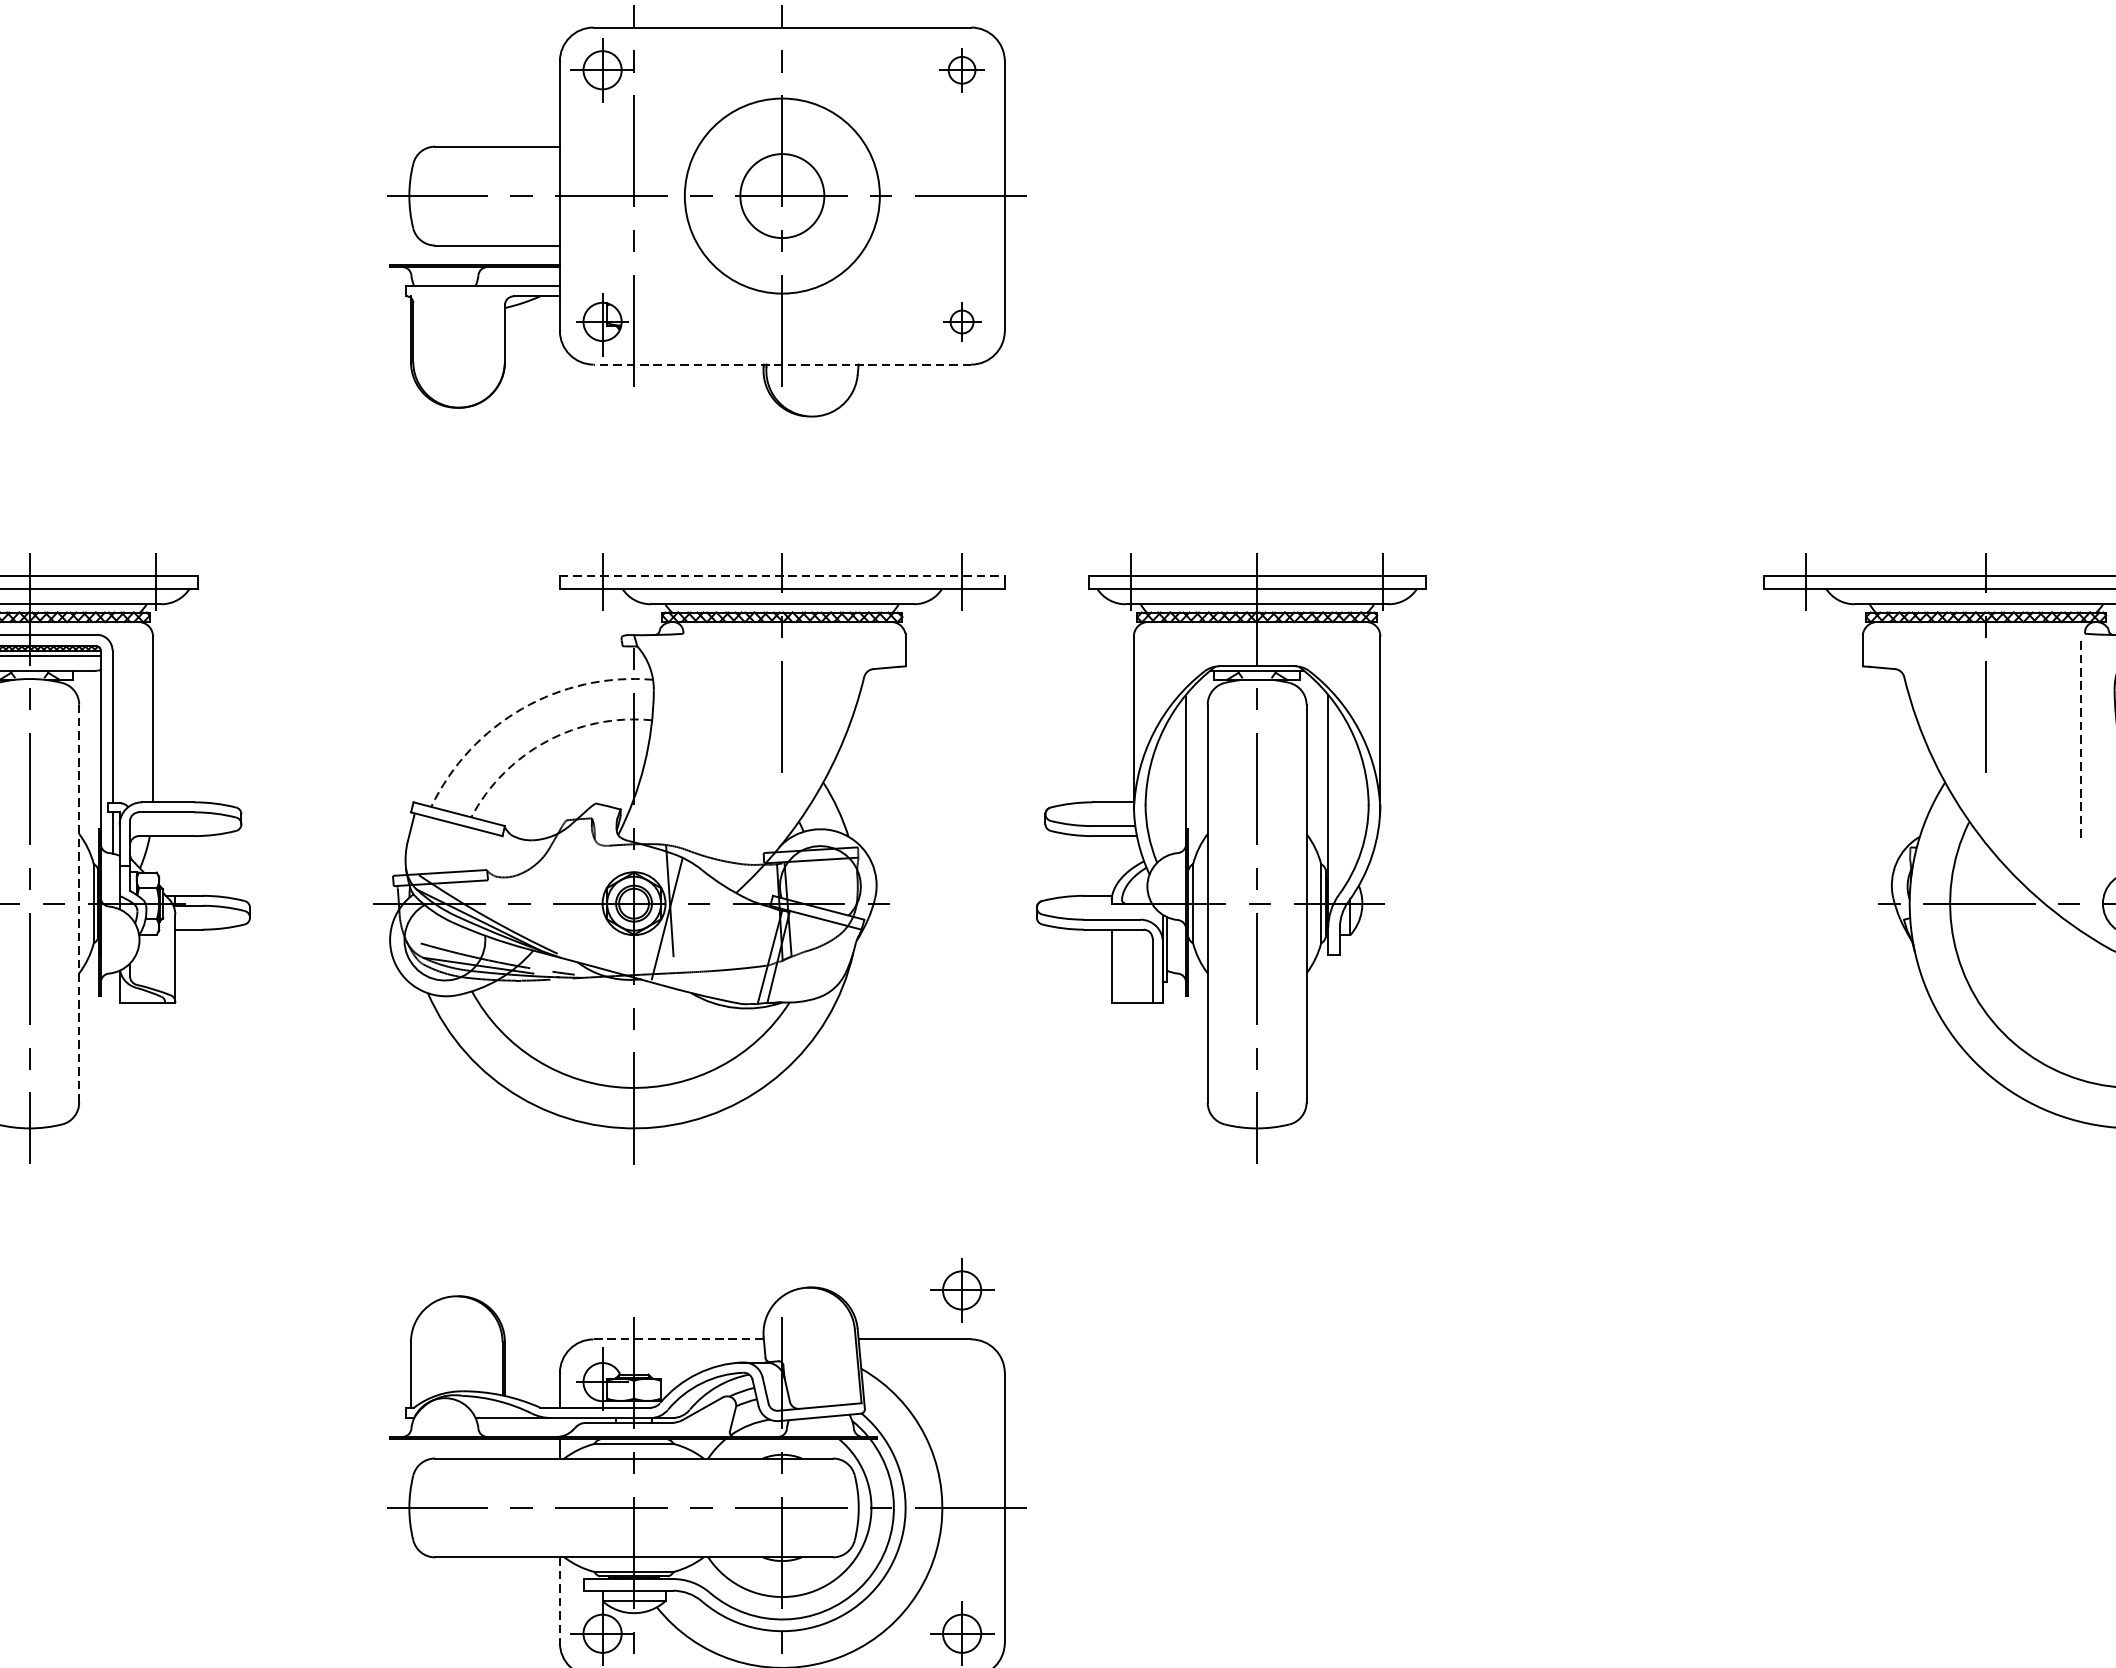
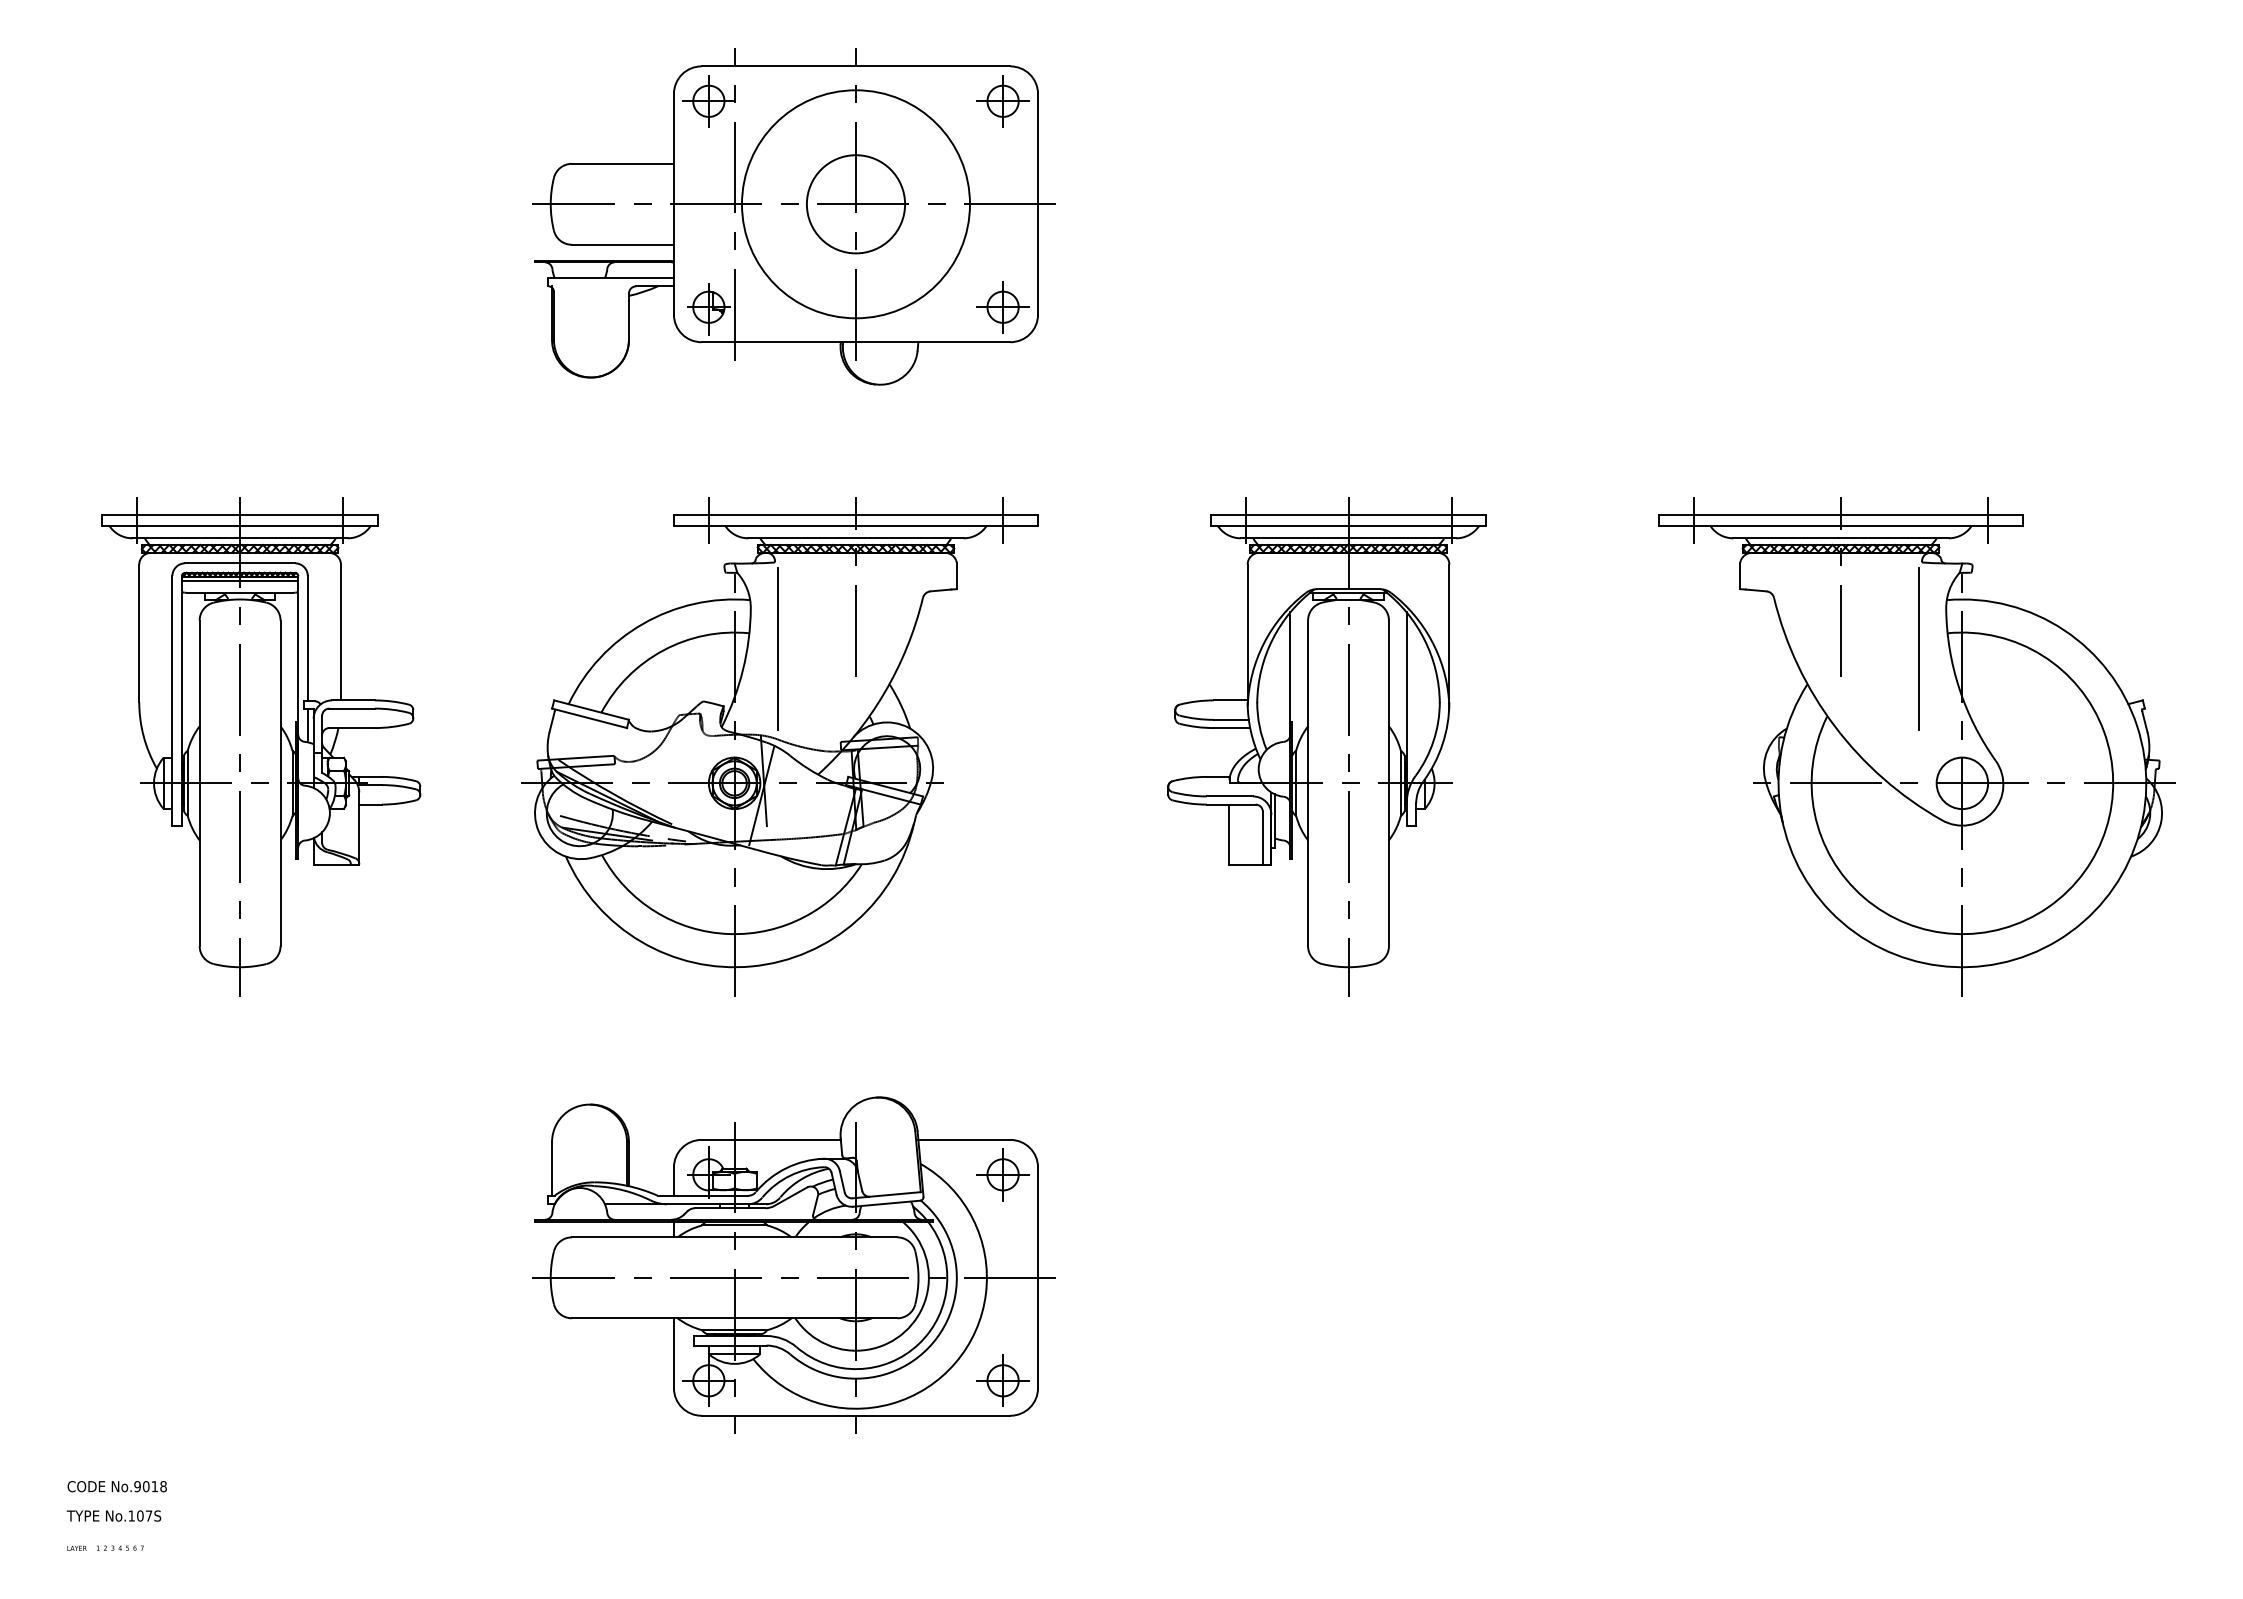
part: (961, 70) -> (1002, 101), size x1.43
circle: (781, 196) -> (855, 204), size x1.43
circle: (781, 196) -> (855, 204), size x1.43
part: (961, 322) -> (1002, 307), size x1.67
line: (781, 364) -> (855, 342), dashed -> solid
line: (782, 575) -> (856, 514), dashed -> solid
arc: (522, 708) -> (643, 623), dashed -> solid
line: (687, 740) -> (778, 649), added
line: (2081, 740) -> (1919, 649), dashed -> solid
arc: (547, 741) -> (663, 650), dashed -> solid
part: (1230, 858) -> (1326, 746), moved
line: (79, 903) -> (280, 783), dashed -> solid
part: (961, 1290) -> (1002, 1174), moved
line: (679, 1338) -> (771, 1139), dashed -> solid
line: (559, 1600) -> (673, 1353), dashed -> solid

